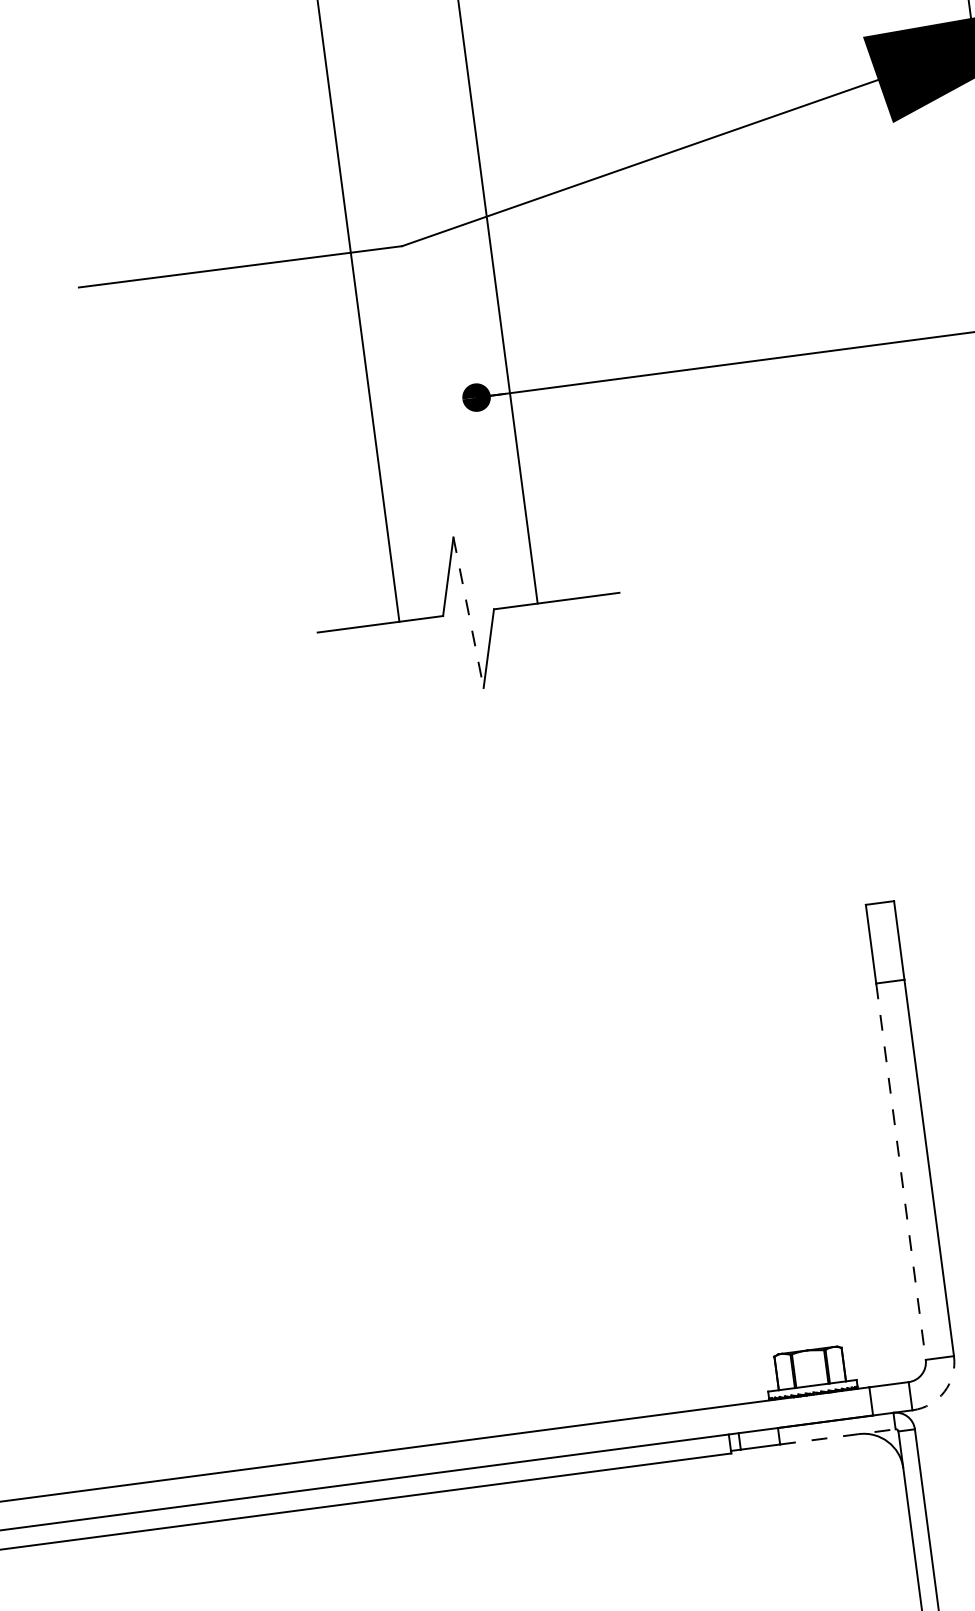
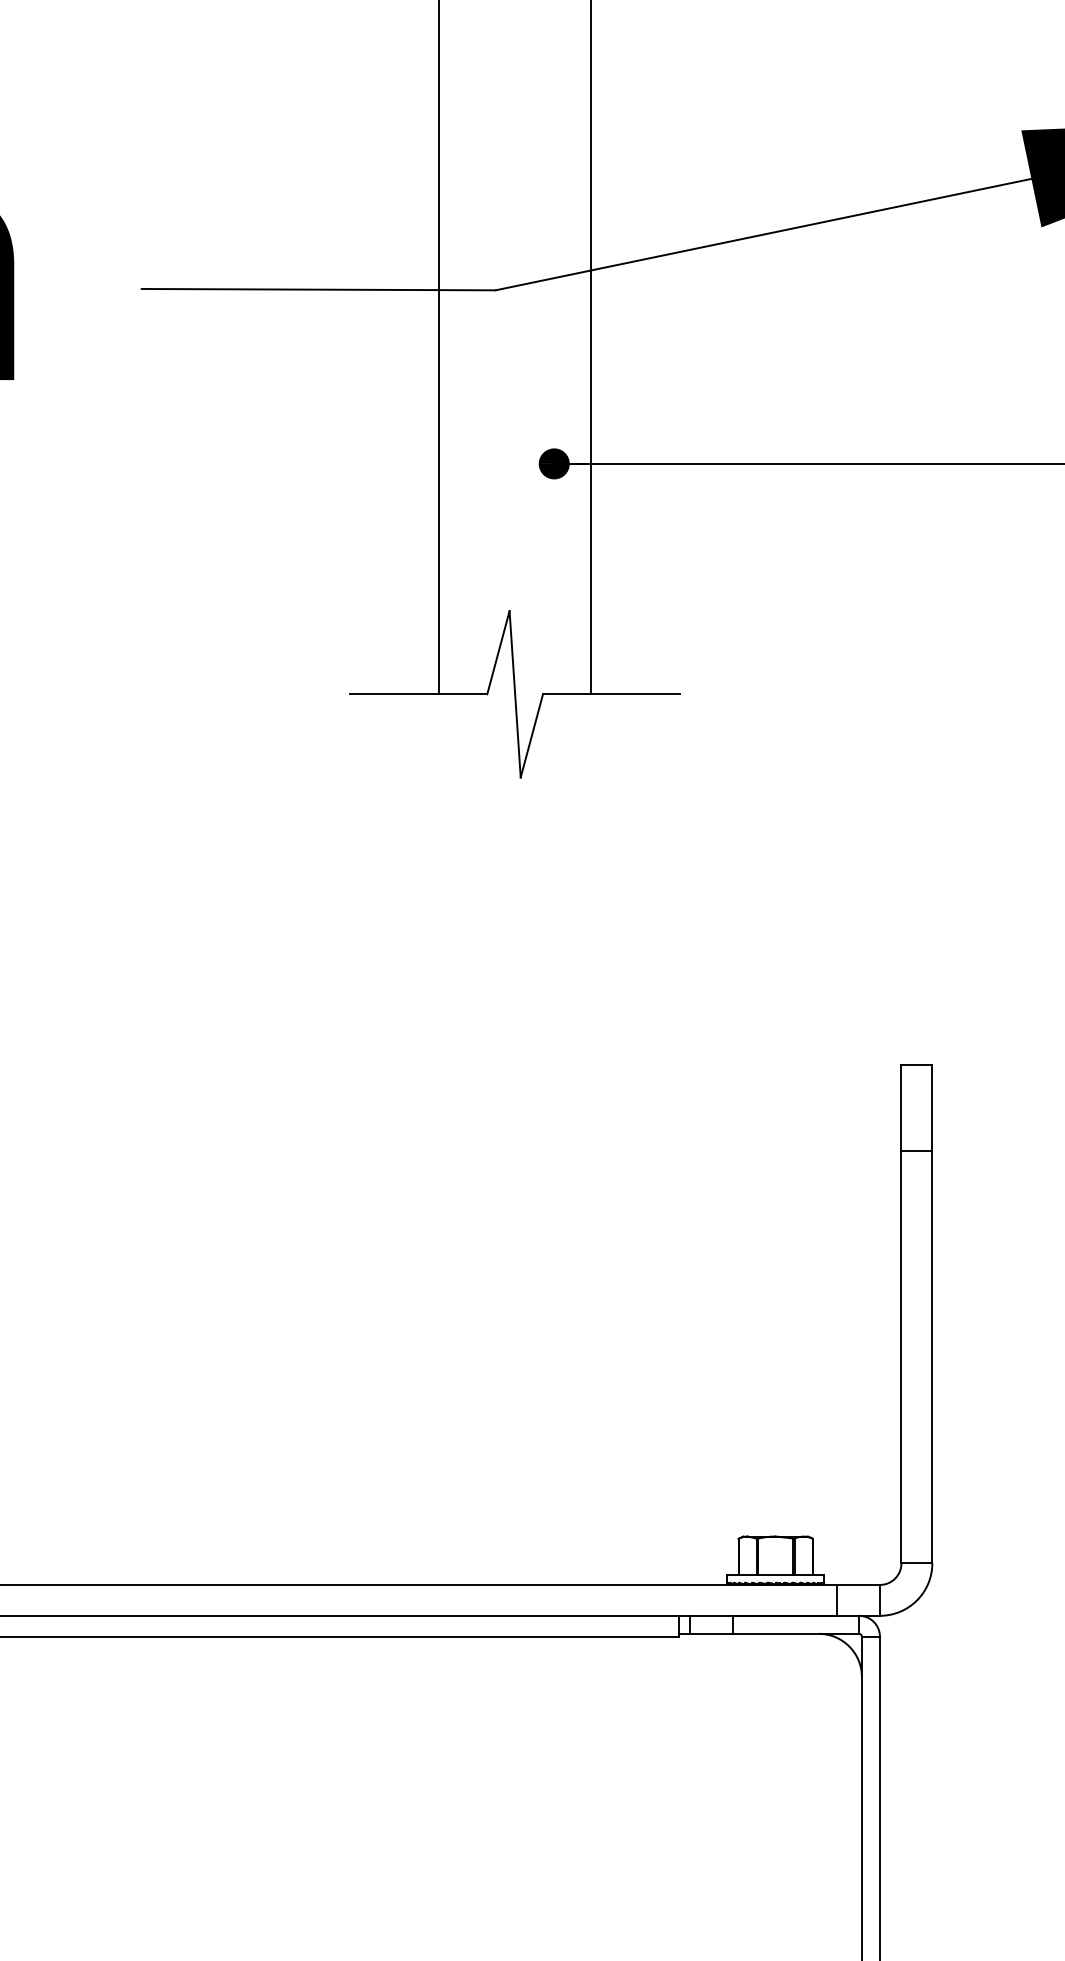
line: (468, 612) -> (515, 694), dashed -> solid
line: (901, 1171) -> (901, 1357), dashed -> solid
arc: (944, 1391) -> (917, 1600), dashed -> solid
line: (838, 1436) -> (796, 1633), dashed -> solid

